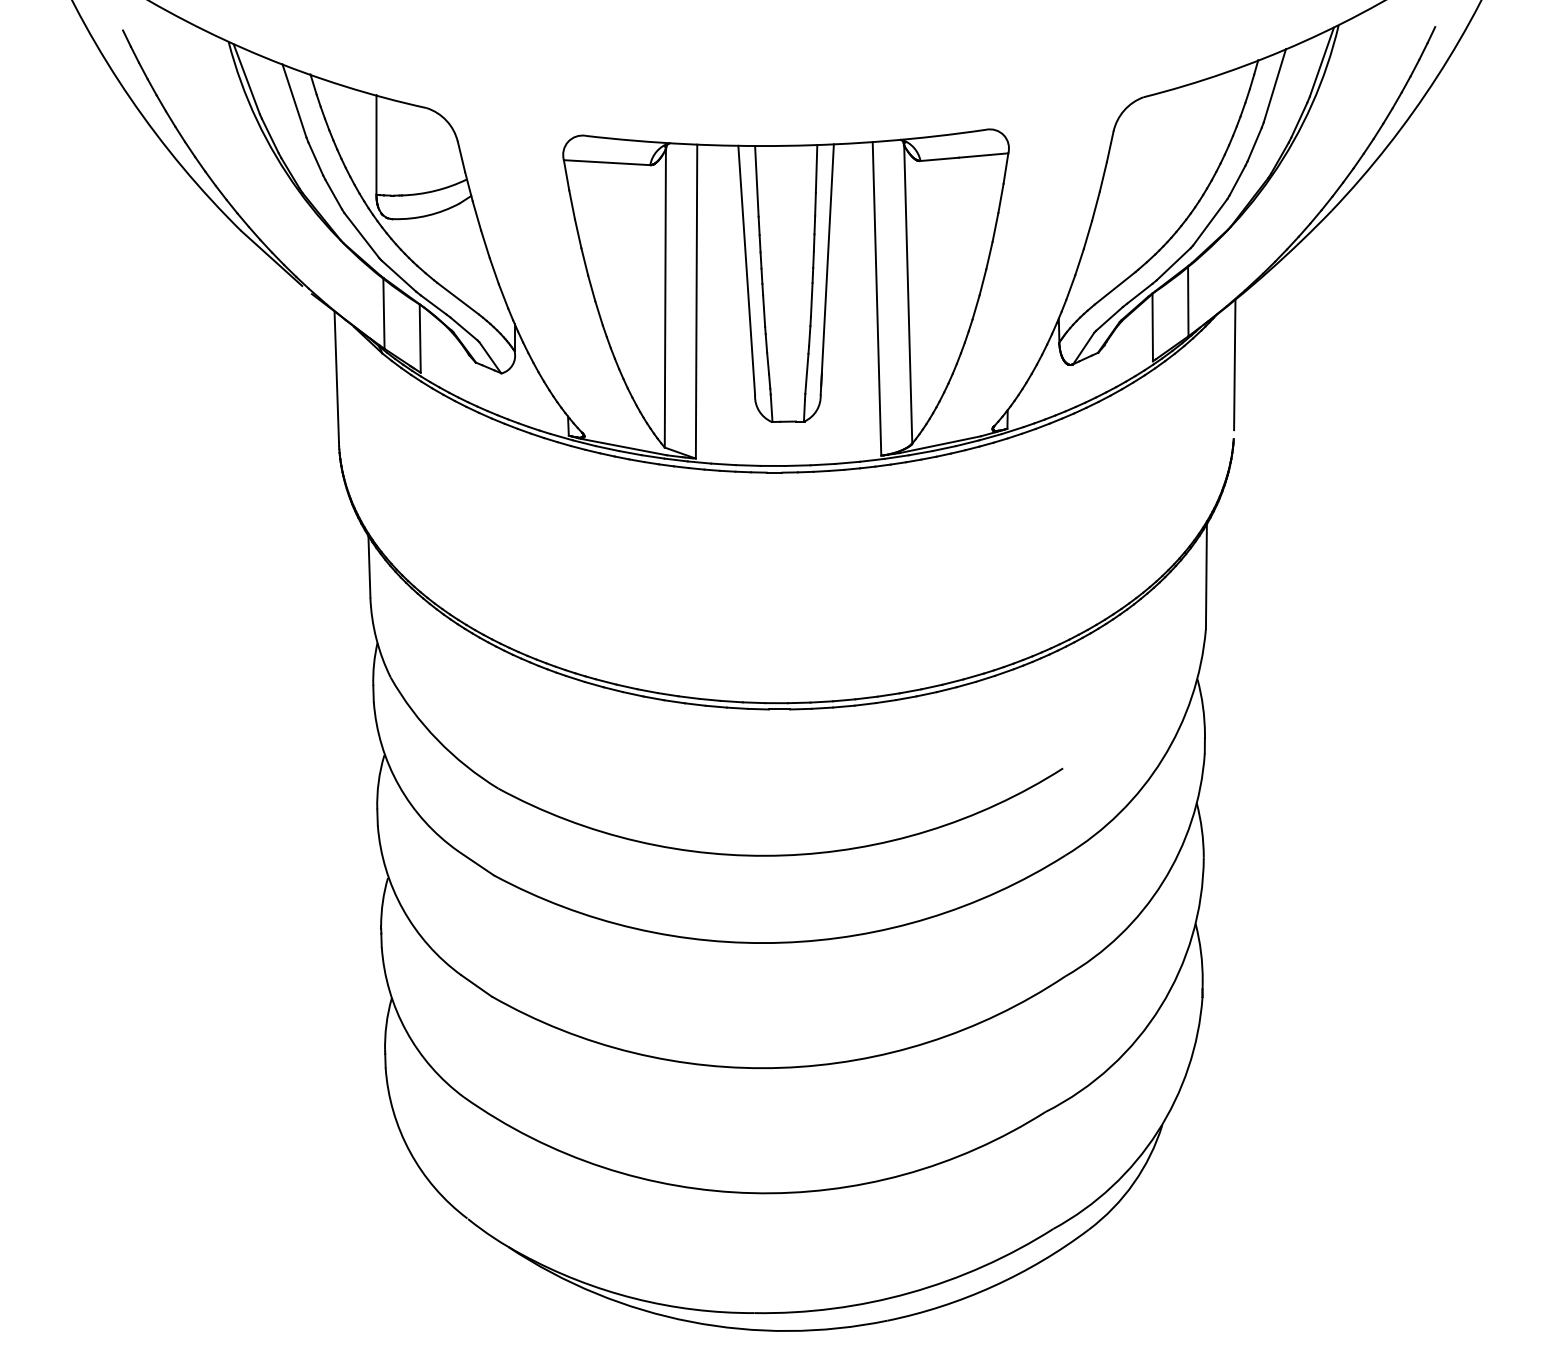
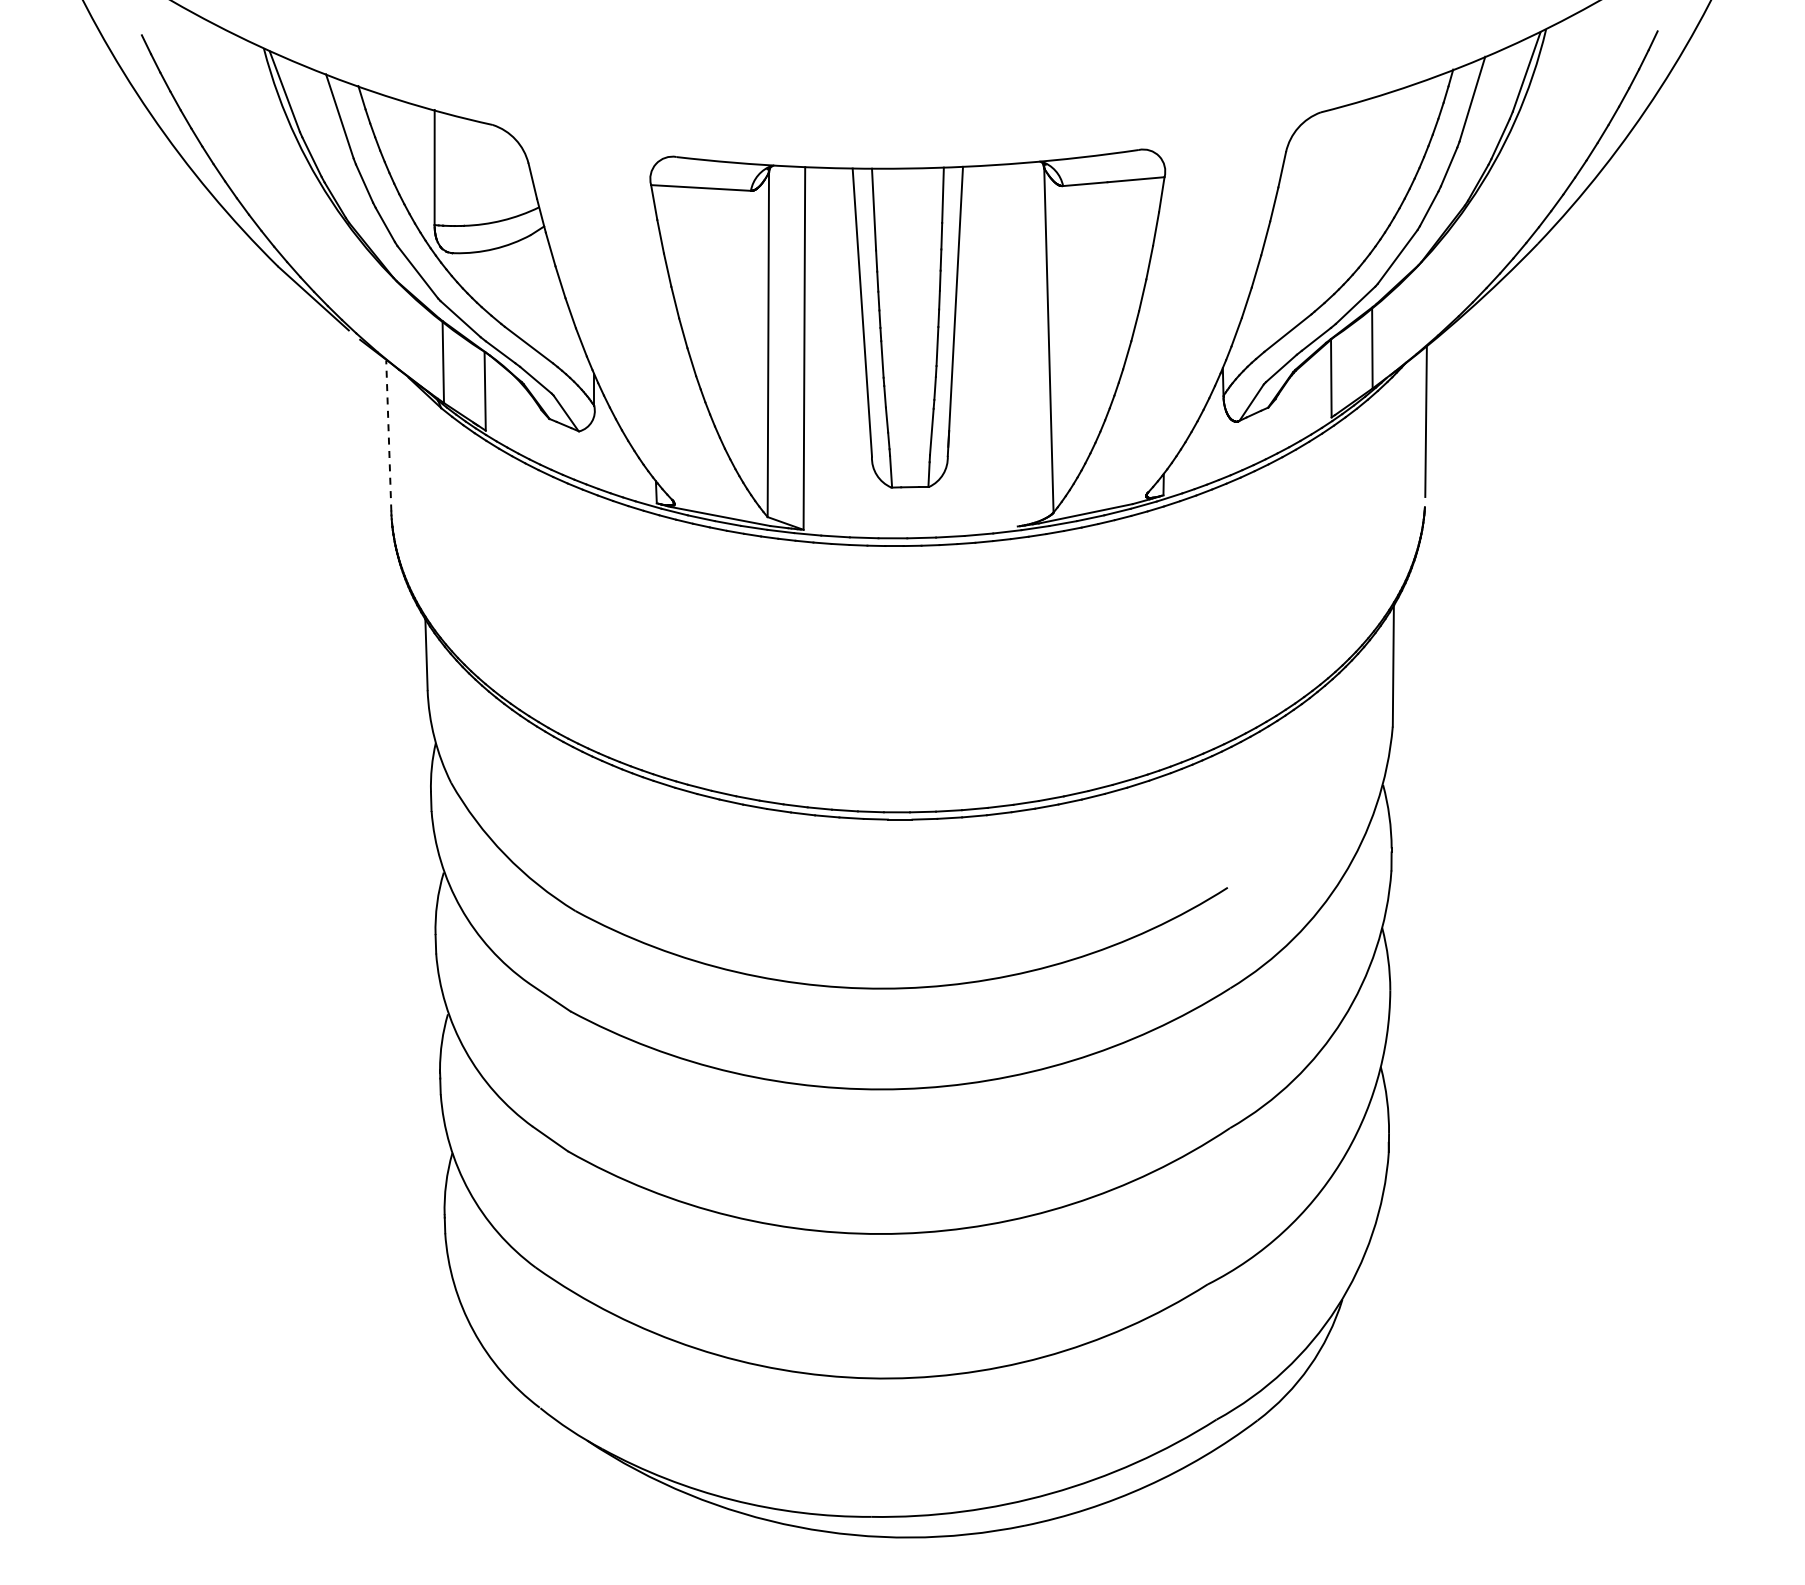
line: (876, 299) -> (1012, 345), removed
line: (336, 376) -> (388, 435), solid -> dashed

